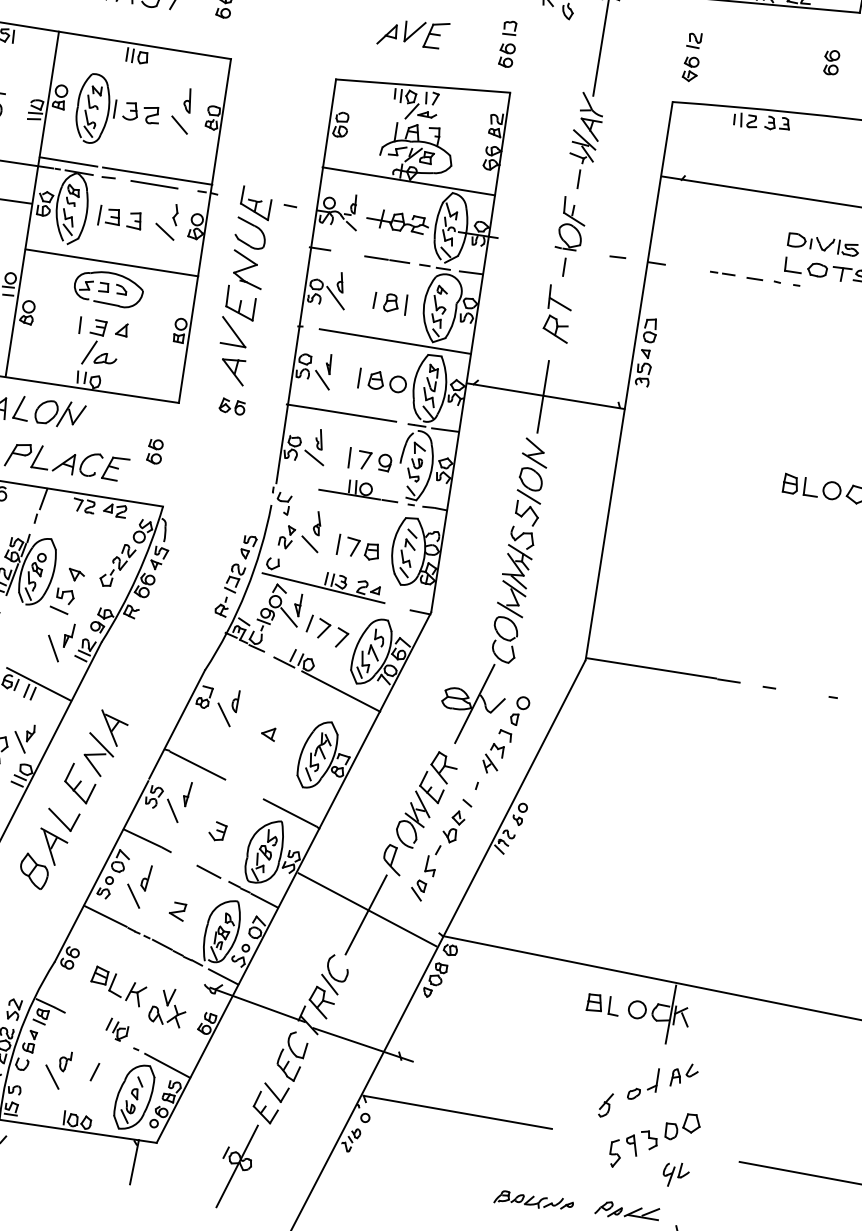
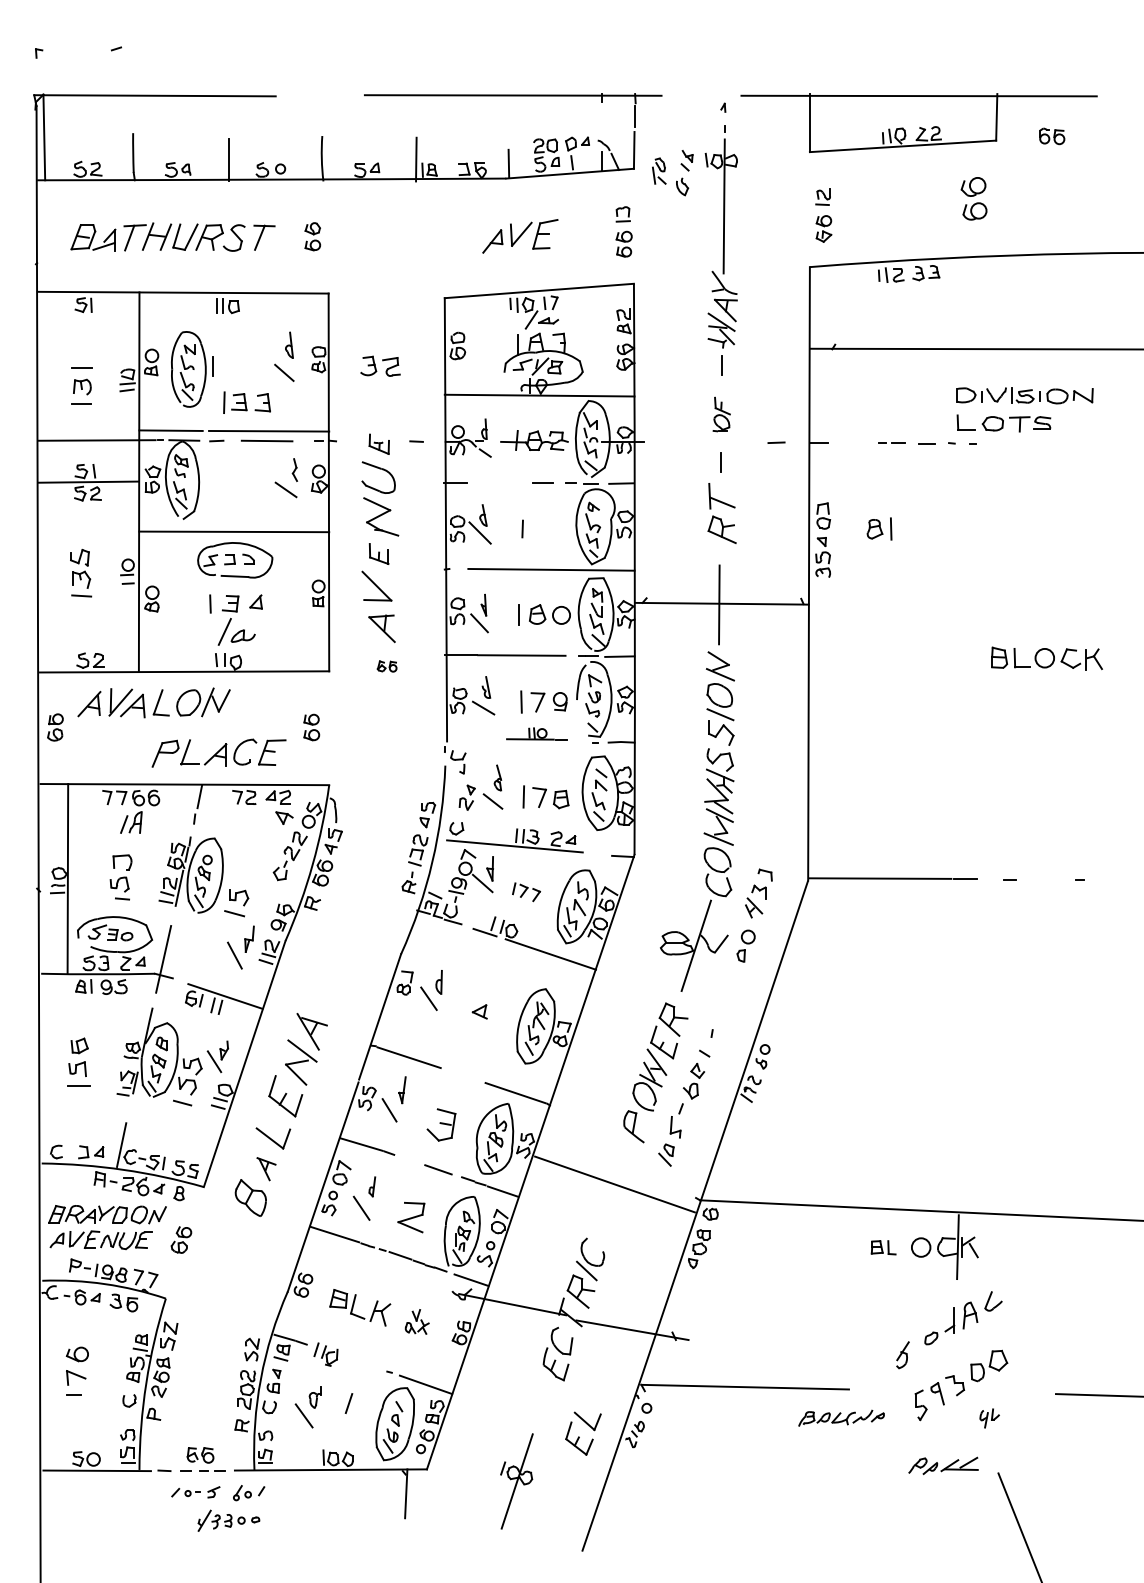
part: (831, 62) -> (973, 198), size x1.6
part: (141, 112) -> (380, 365), moved
part: (256, 203) -> (379, 444), size x0.6
part: (119, 218) -> (246, 402), moved
part: (571, 223) -> (721, 414), size x0.6
line: (376, 258) -> (517, 483), removed
part: (240, 302) -> (378, 553), size x0.6
part: (395, 303) -> (879, 528), moved
part: (231, 406) -> (386, 666), size x0.7
part: (358, 488) -> (536, 733), size x0.7
part: (76, 574) -> (284, 817), moved
part: (327, 630) -> (526, 891), size x0.6
part: (496, 751) -> (758, 893), moved
part: (217, 830) -> (440, 1124), size x1.6
part: (52, 846) -> (266, 1168), size x0.6
part: (146, 877) -> (372, 1186), size x0.7
part: (177, 911) -> (411, 1217), size x1.6
line: (365, 914) -> (613, 1189), removed
part: (603, 1004) -> (883, 1247), size x0.7
part: (168, 1006) -> (417, 1321), size x0.6
part: (116, 1029) -> (325, 1354), moved
part: (684, 1075) -> (982, 1310), size x1.4
part: (270, 1103) -> (583, 1433), moved
part: (675, 1174) -> (989, 1418), size x0.7
part: (533, 1200) -> (841, 1417), moved

